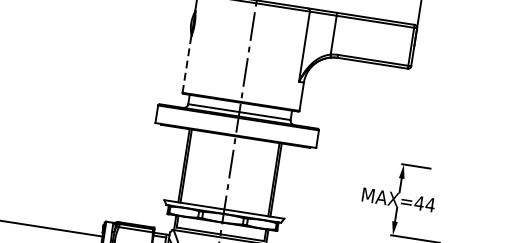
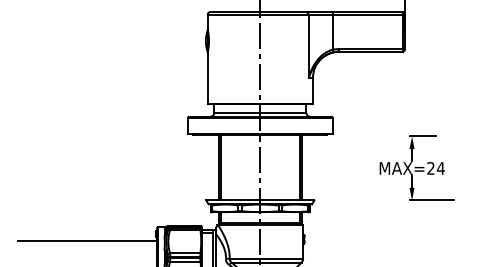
line: (186, 63) -> (207, 77), dashed -> solid
text: (418, 203) -> (430, 168), MAX=44 -> MAX=24

